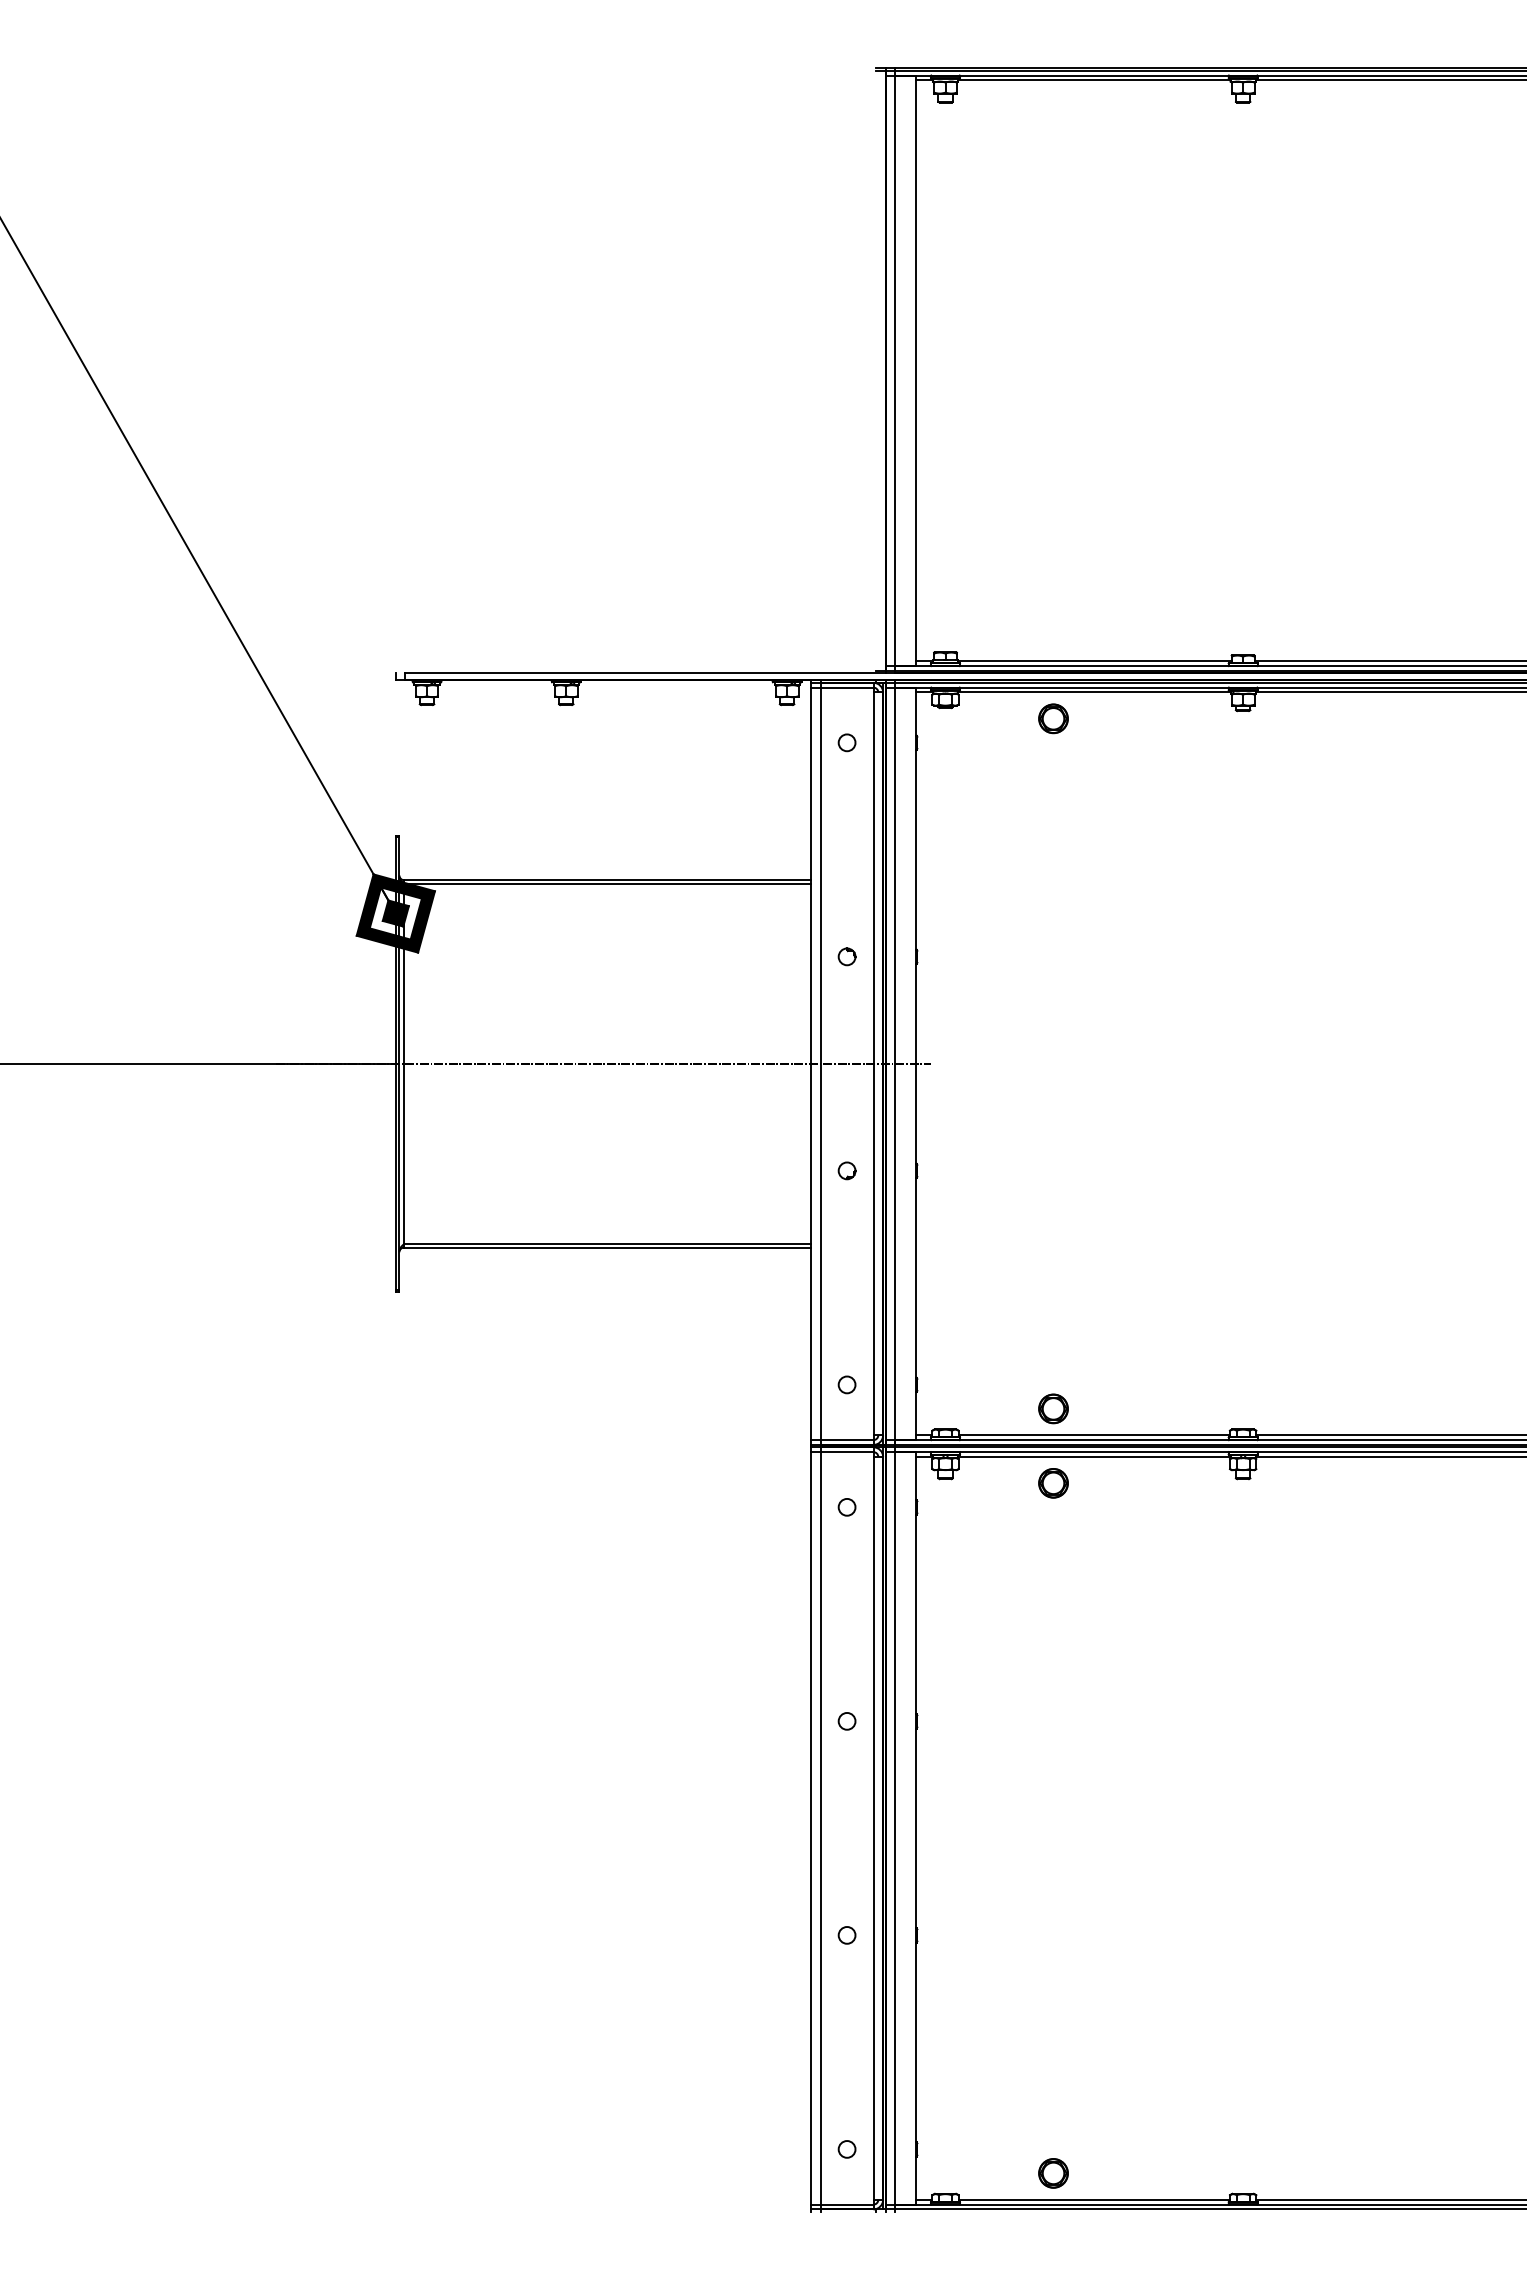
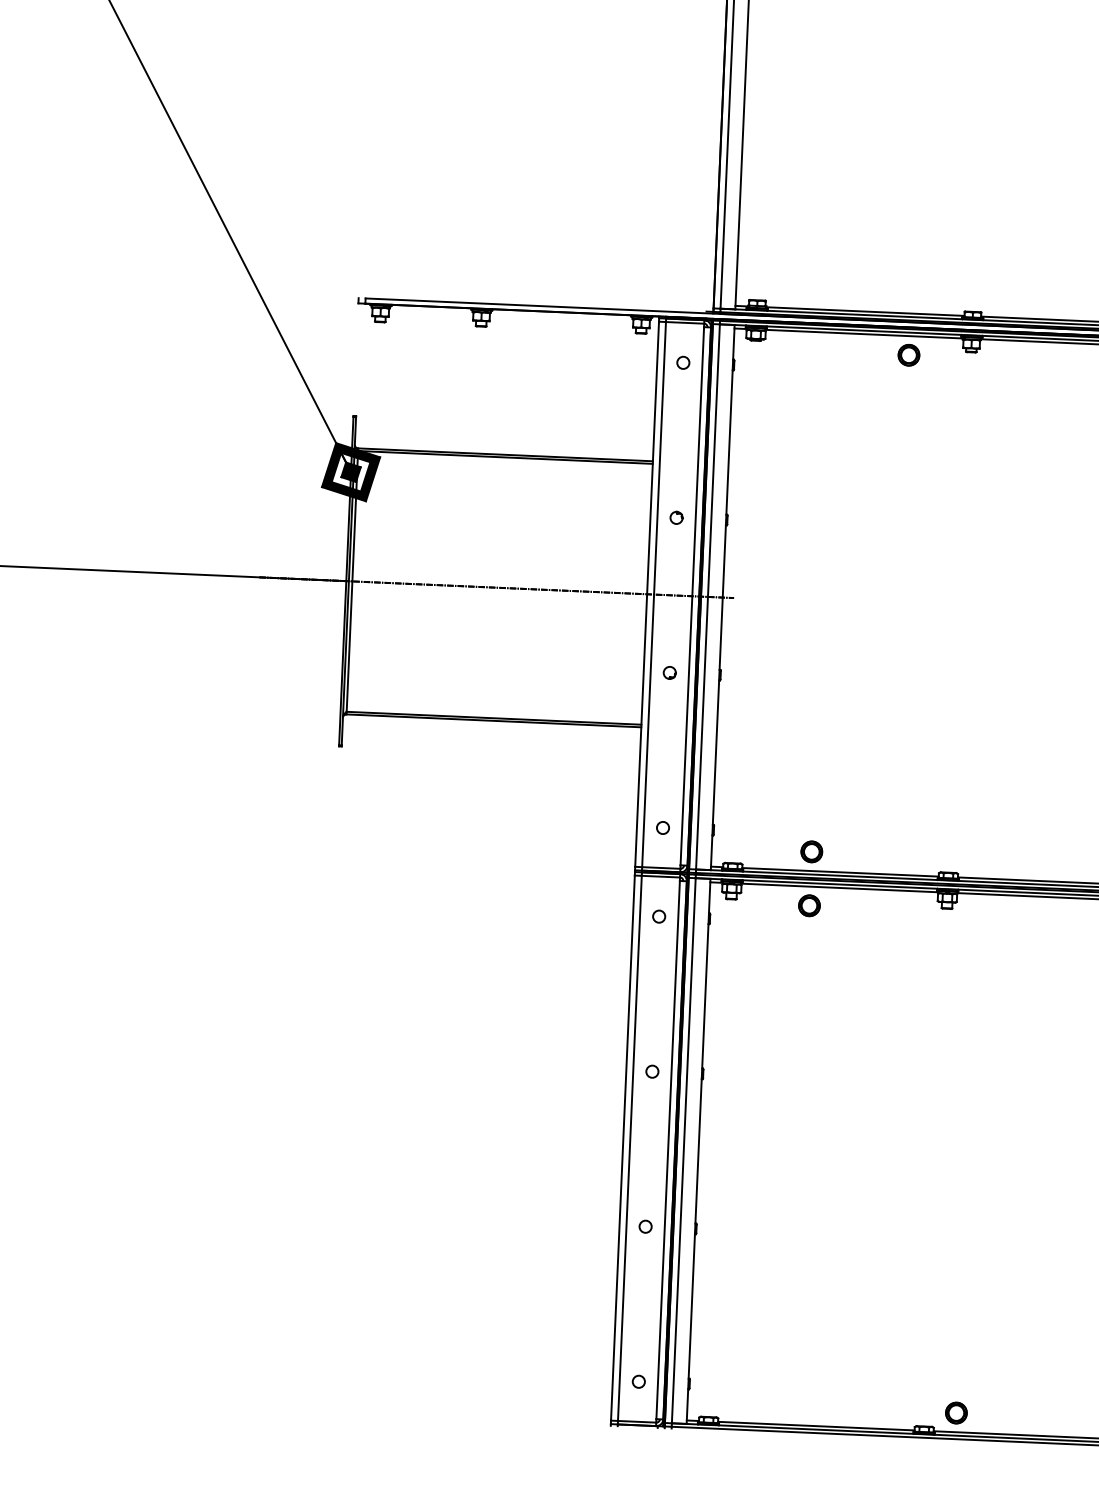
part: (1053, 718) -> (908, 355), moved
part: (1053, 2173) -> (956, 1413), moved

